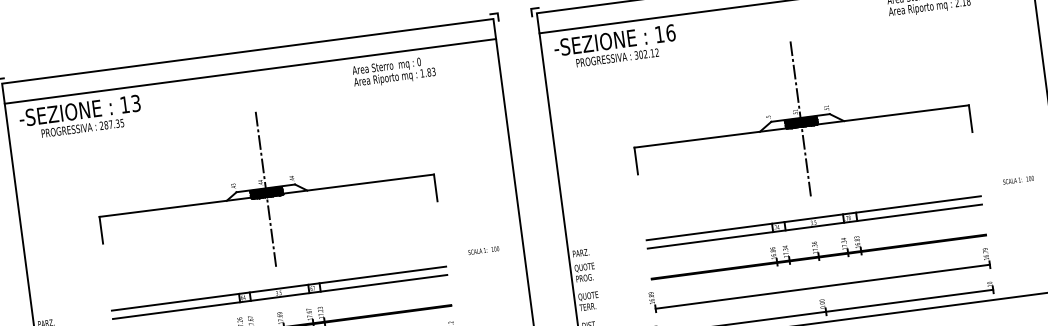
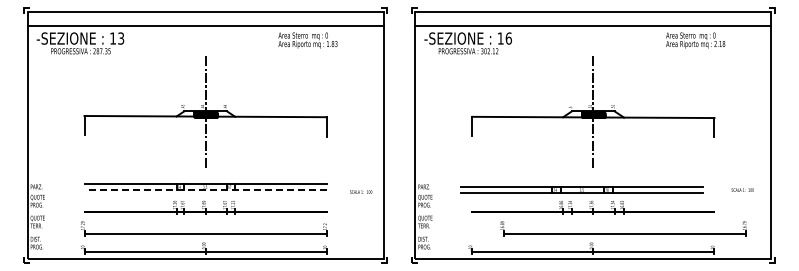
text: (1018, 179) -> (742, 189), moved
part: (813, 221) -> (581, 189), moved
text: (484, 249) -> (361, 191), moved
part: (819, 280) -> (623, 228), moved
line: (279, 297) -> (205, 190), solid -> dashed

